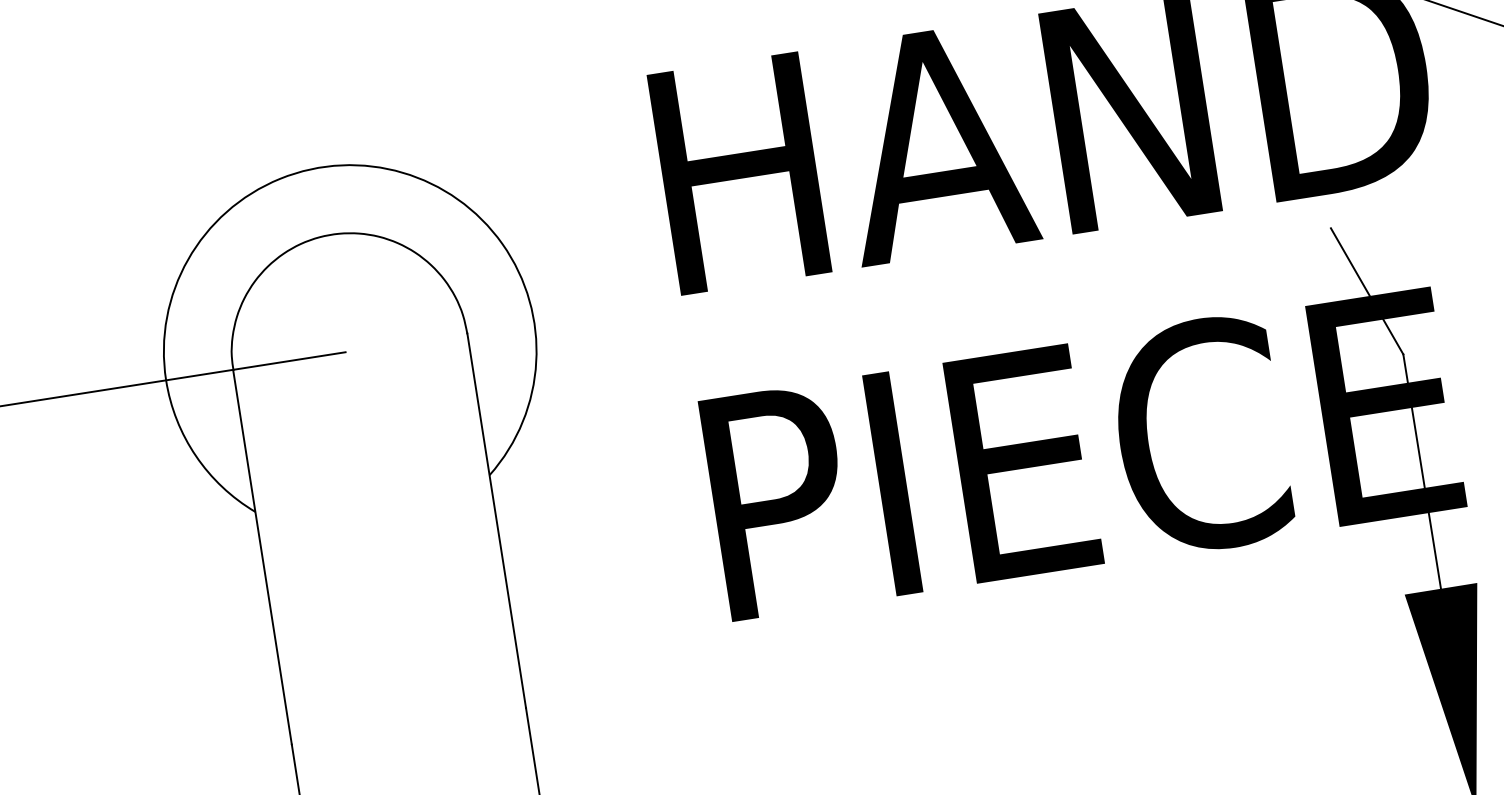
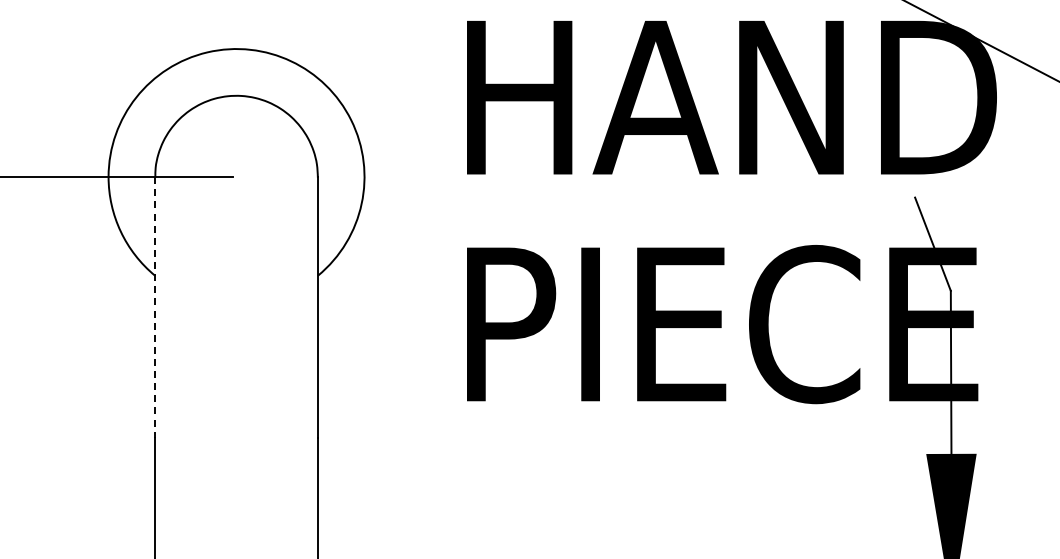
line: (263, 557) -> (155, 307), solid -> dashed

